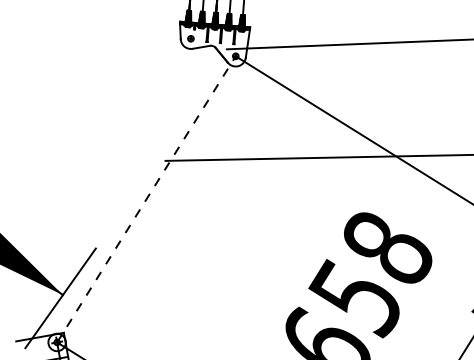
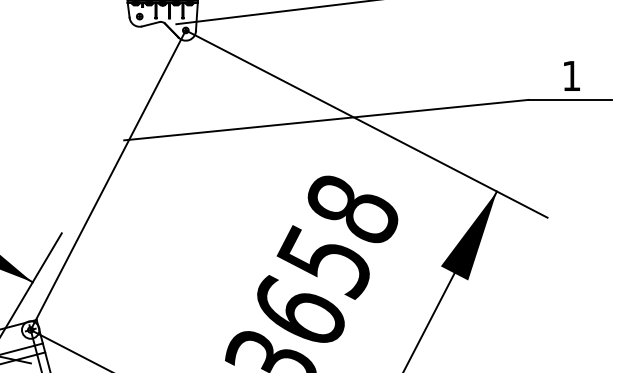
line: (146, 199) -> (108, 180), dashed -> solid

